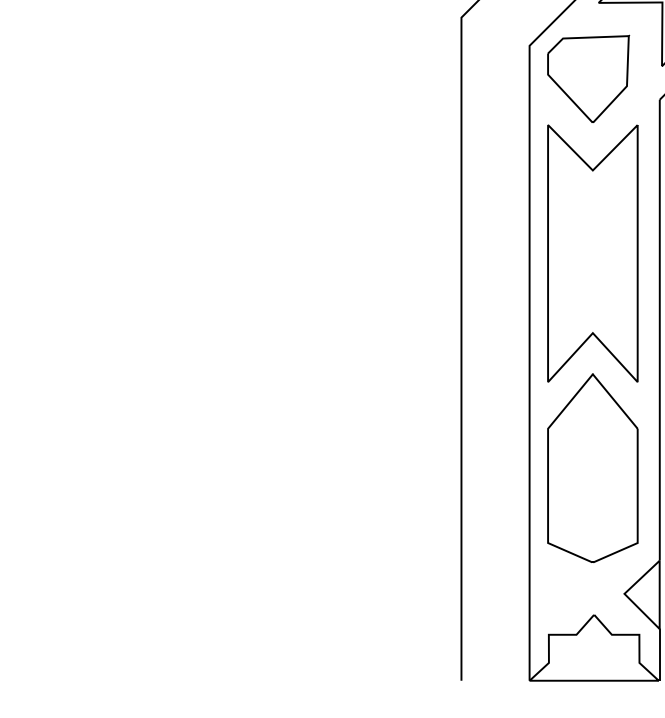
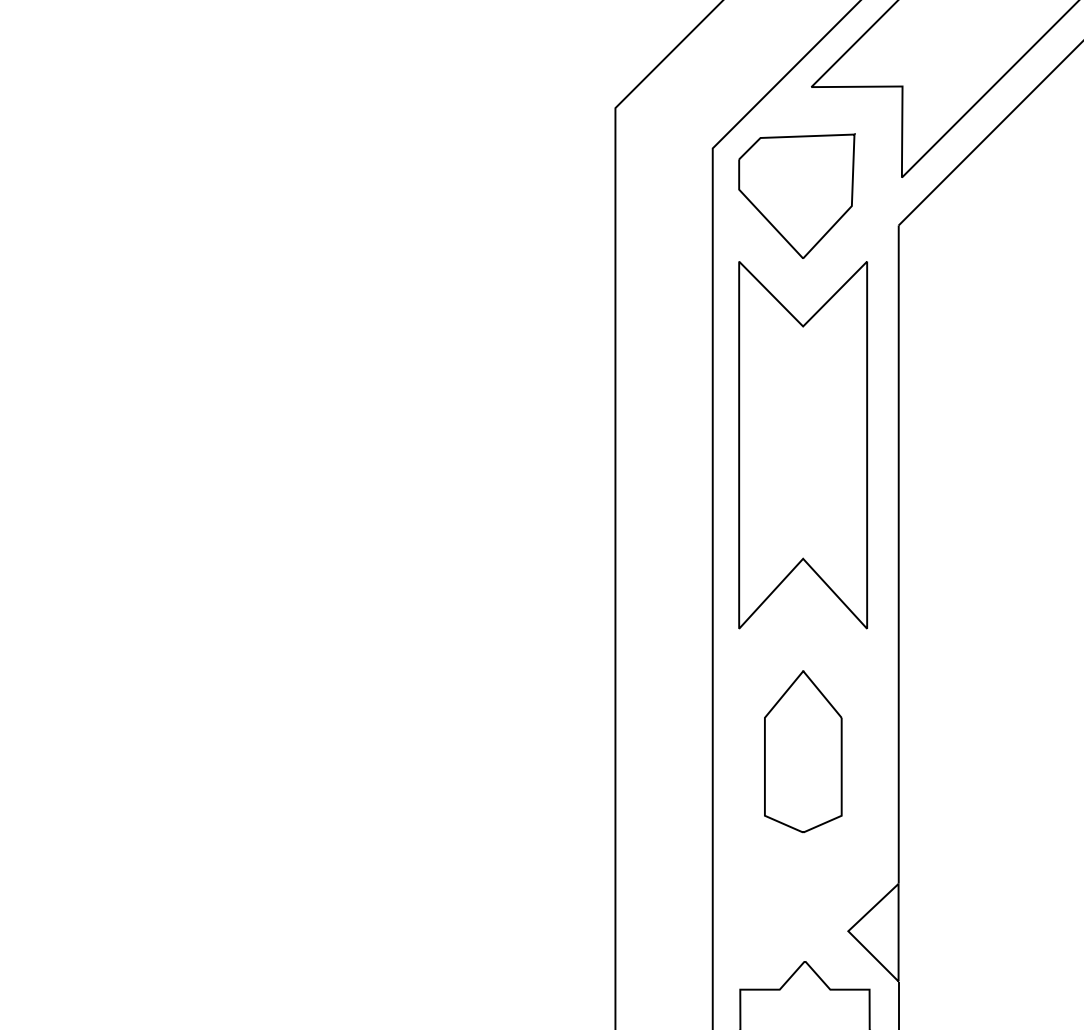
part: (593, 468) -> (803, 751), size x0.6

